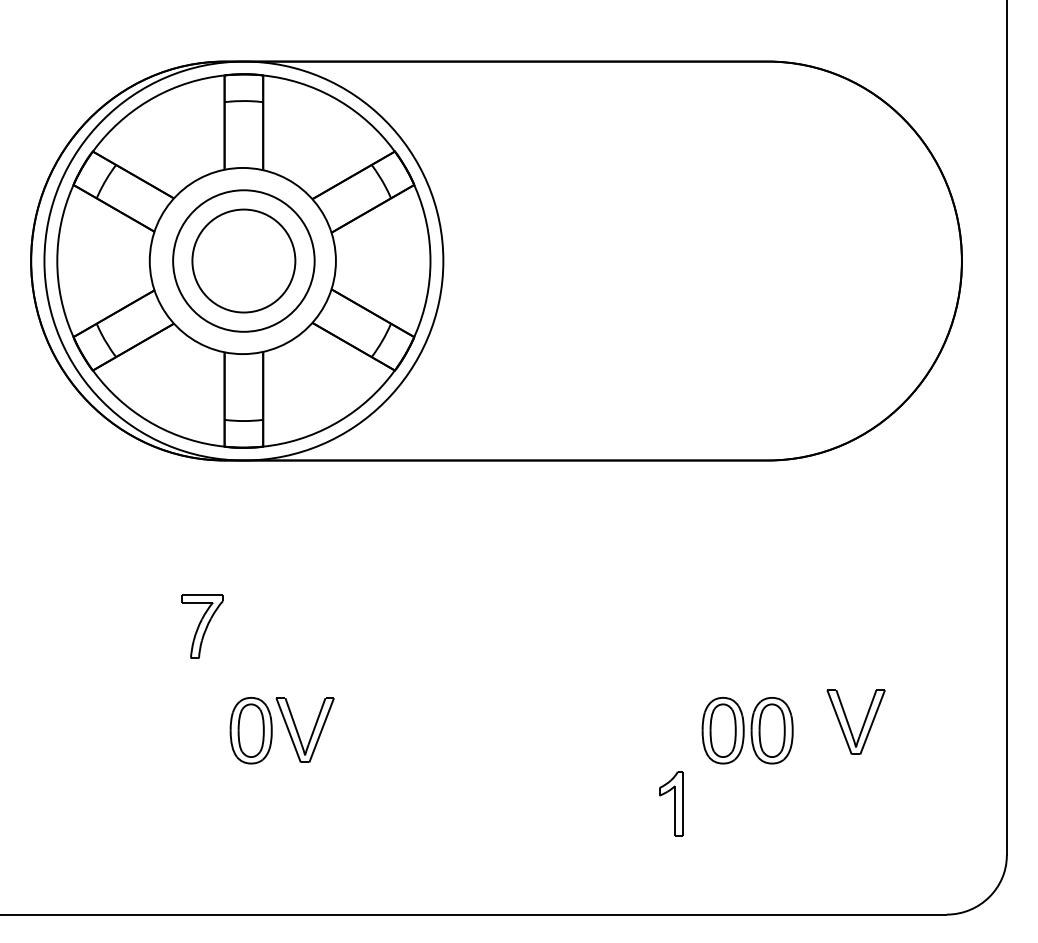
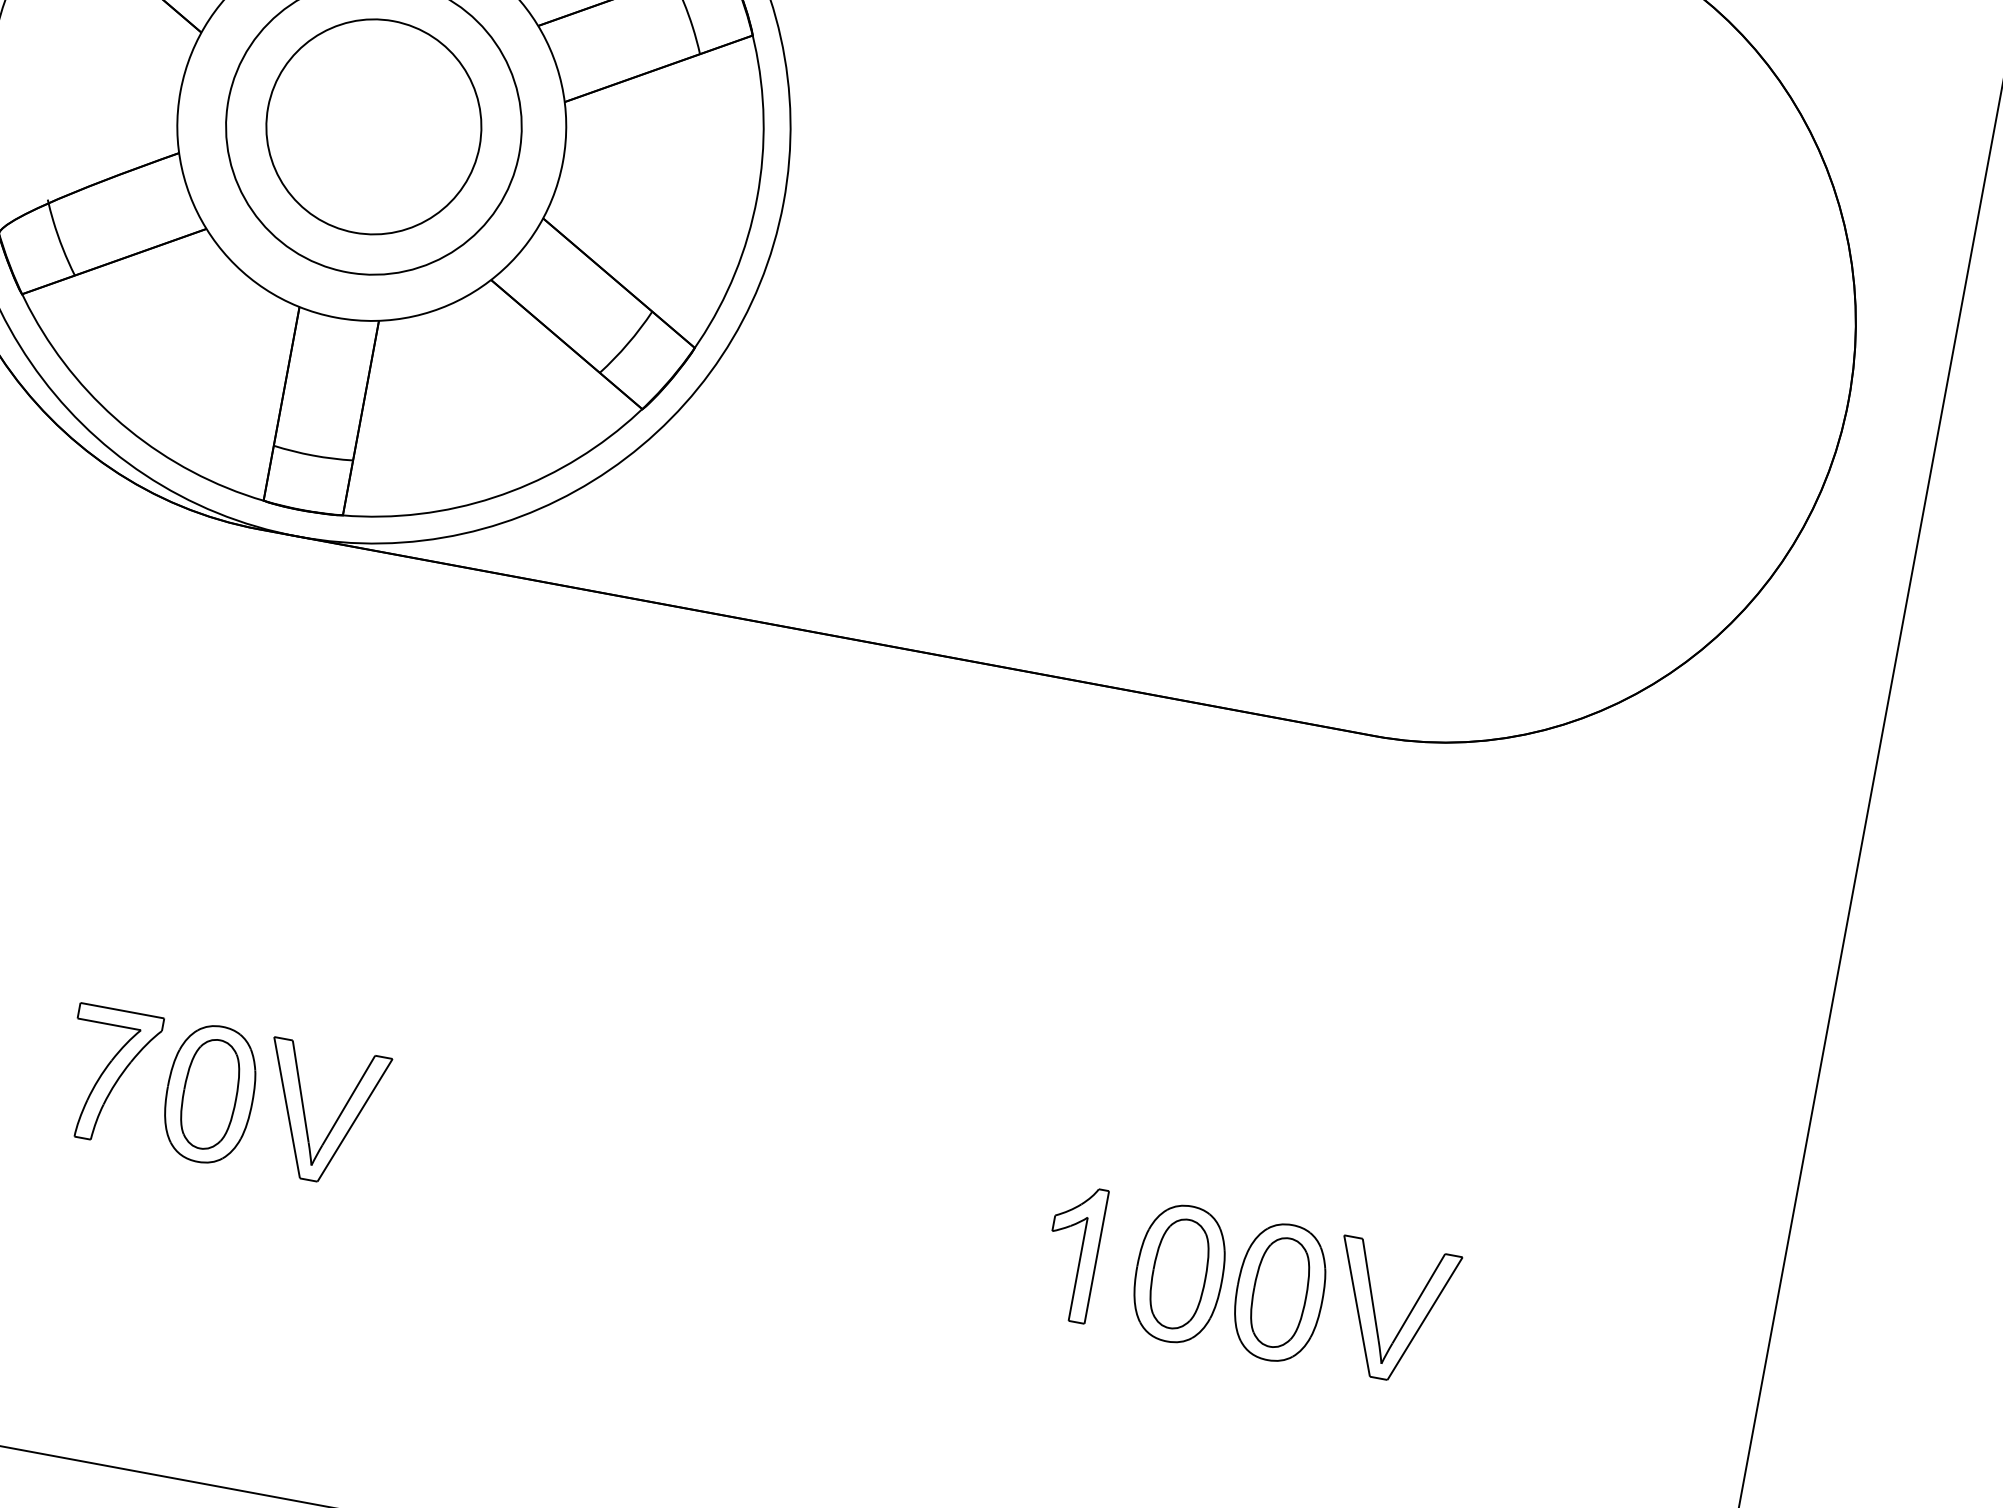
part: (202, 626) -> (110, 1075), moved
part: (849, 724) -> (1376, 1314), moved
part: (671, 803) -> (1073, 1251), moved

